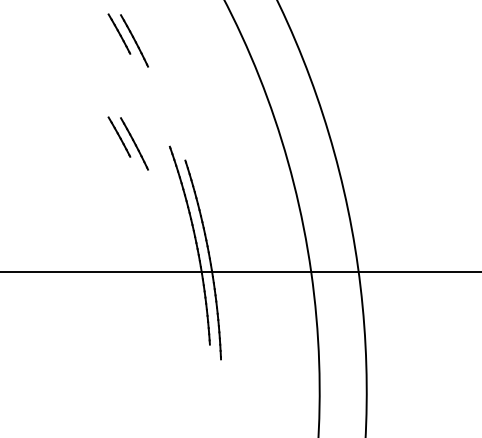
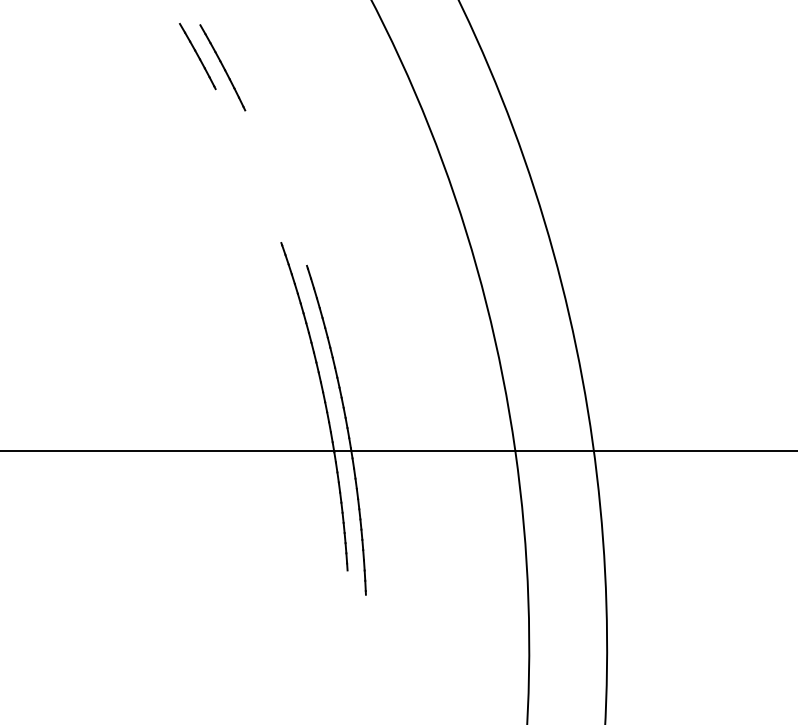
part: (127, 143) -> (211, 237), removed

